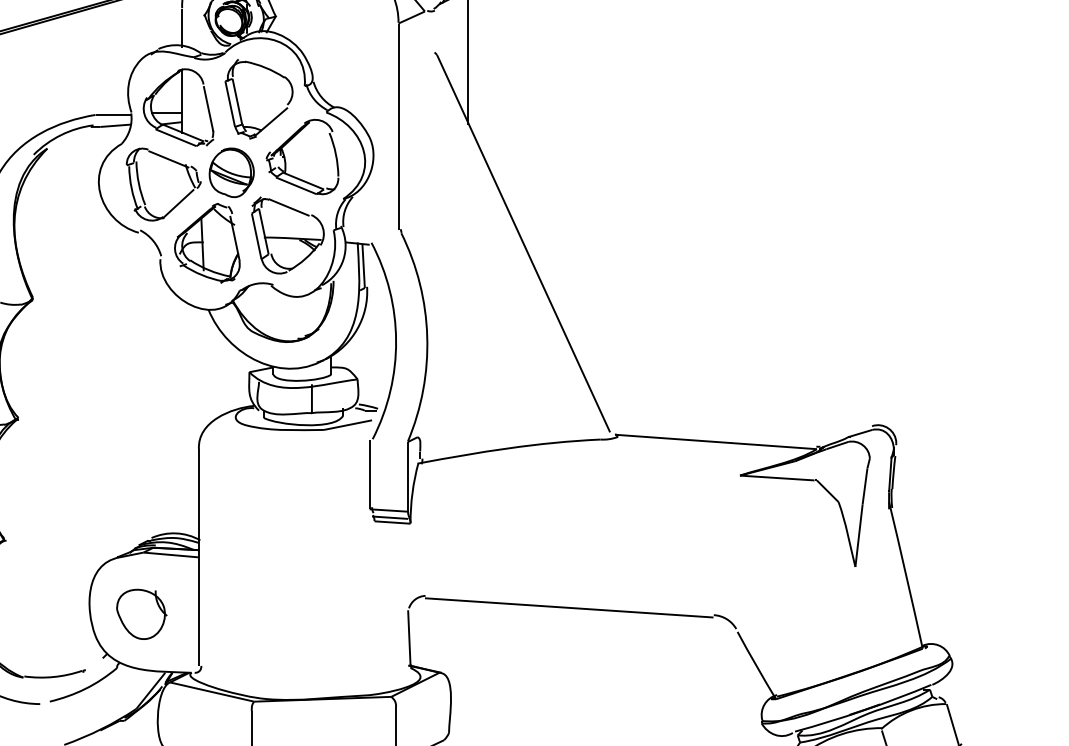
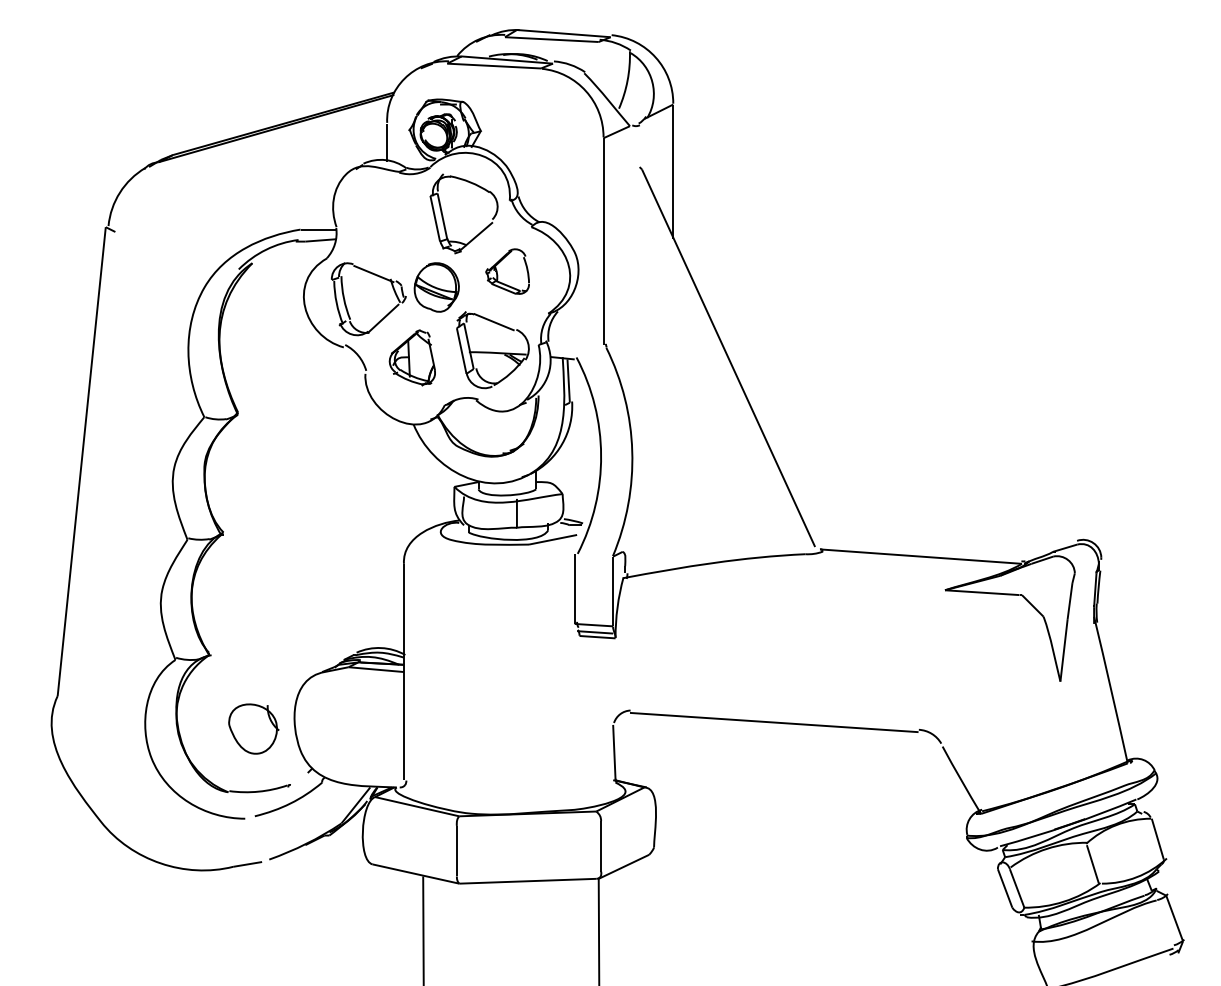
part: (178, 107) -> (383, 222), removed
part: (302, 156) -> (507, 271), size x0.6
part: (207, 242) -> (412, 357), size x0.7
part: (141, 613) -> (253, 728), moved

